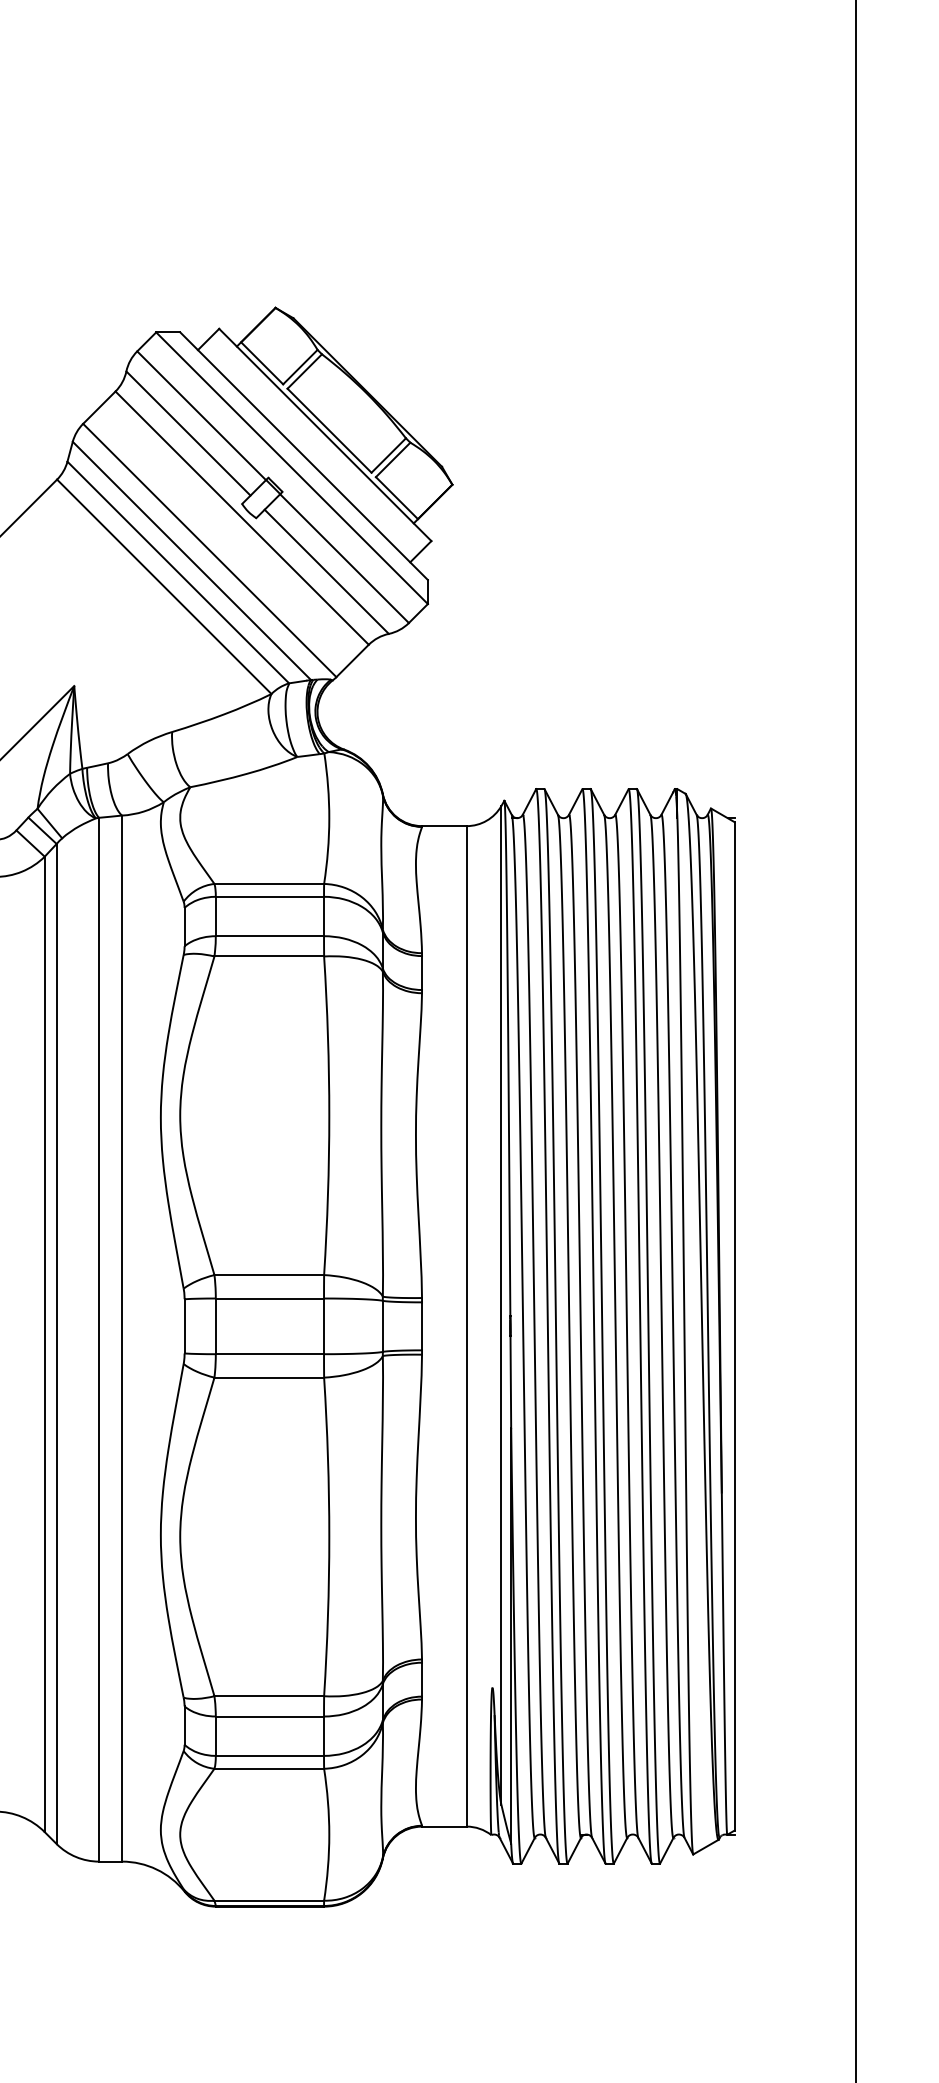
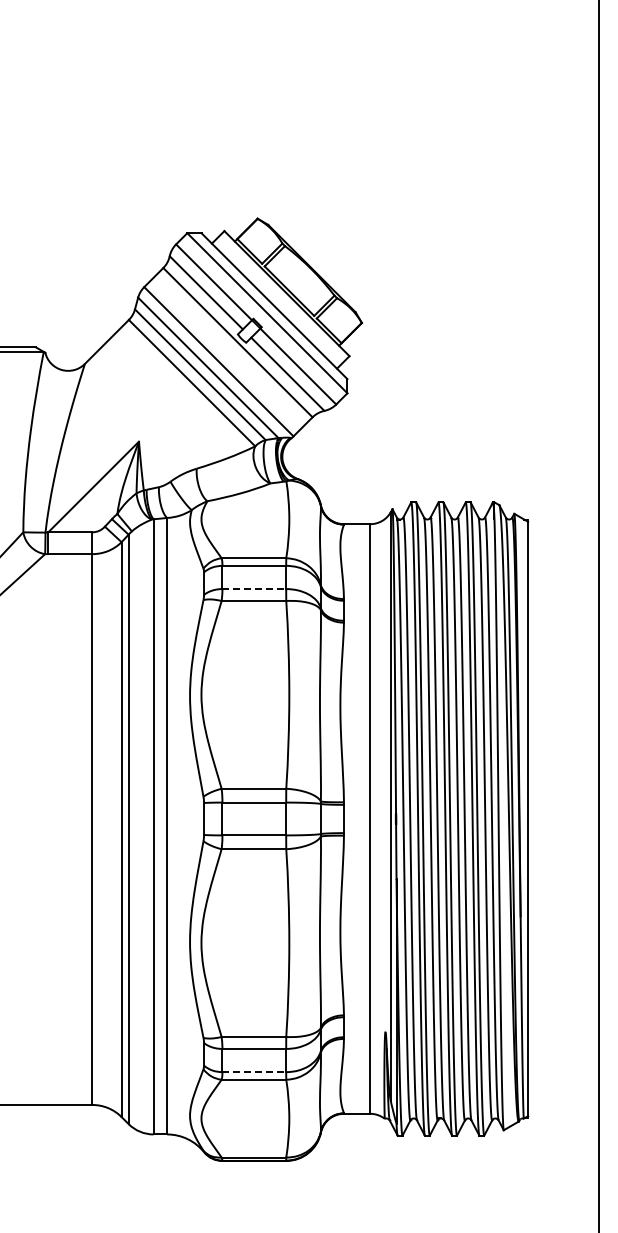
line: (270, 936) -> (254, 589), solid -> dashed
line: (270, 1756) -> (254, 1072), solid -> dashed

